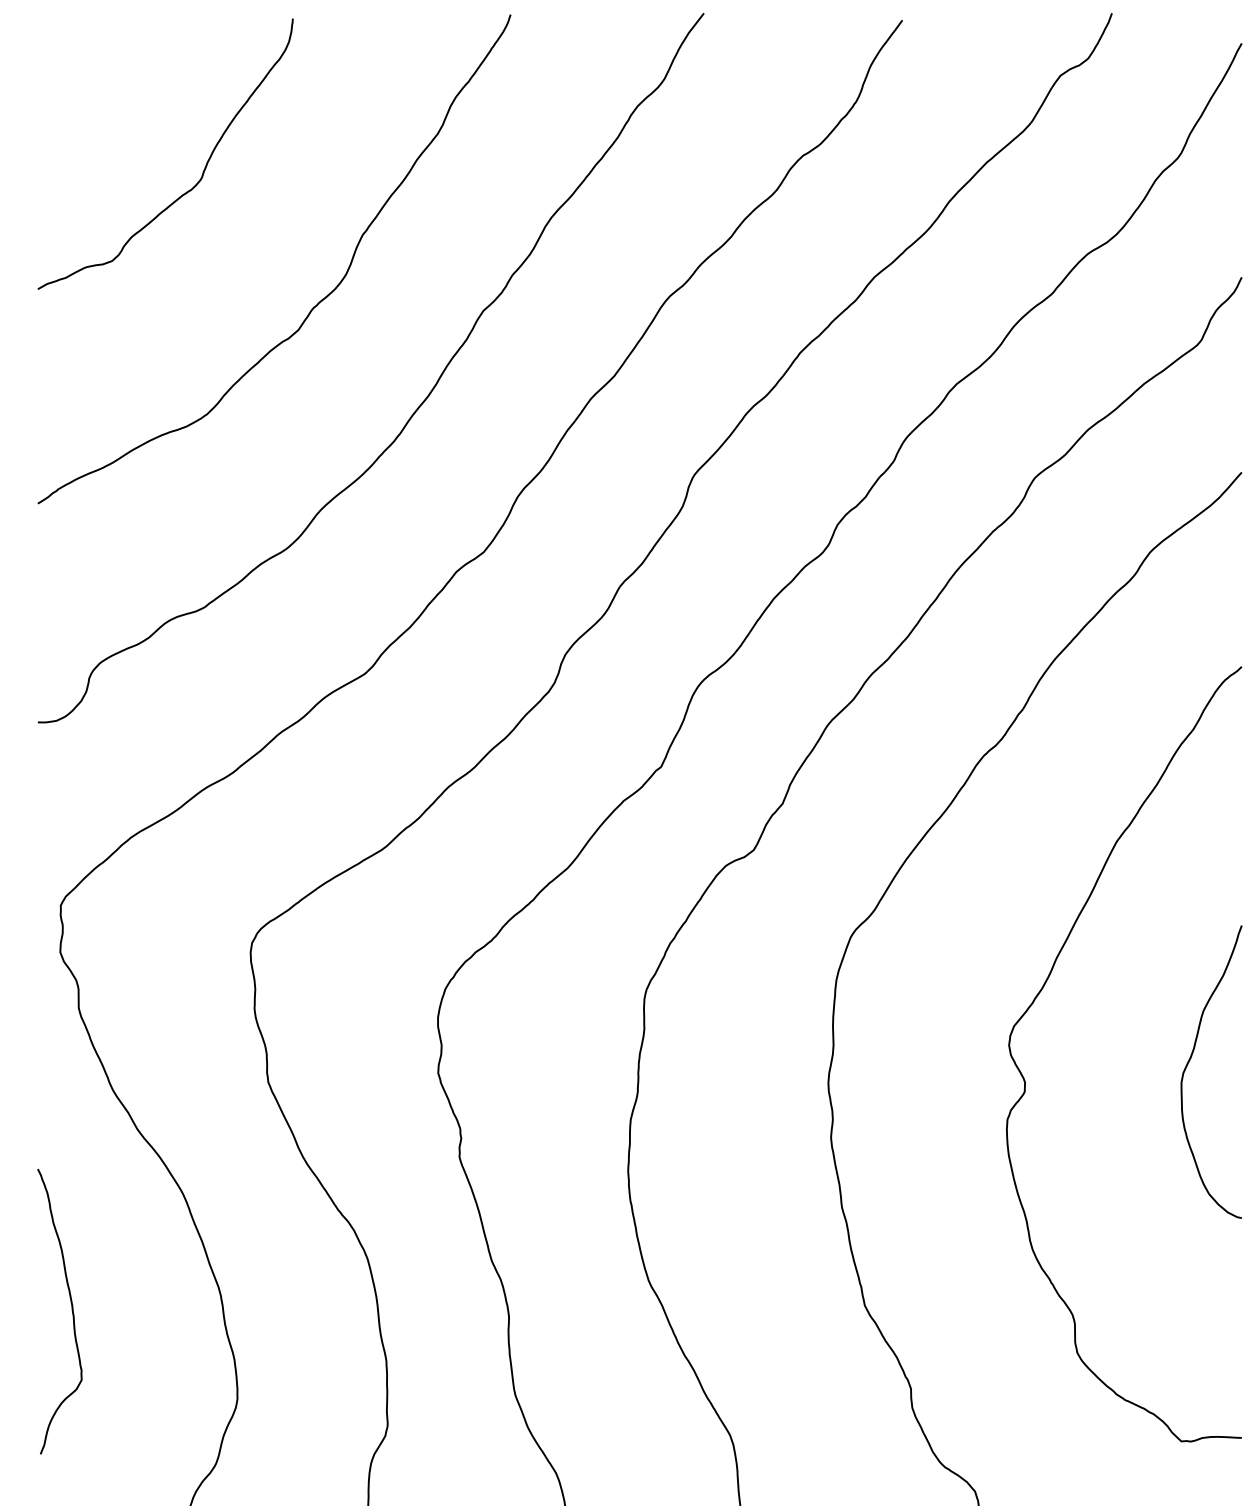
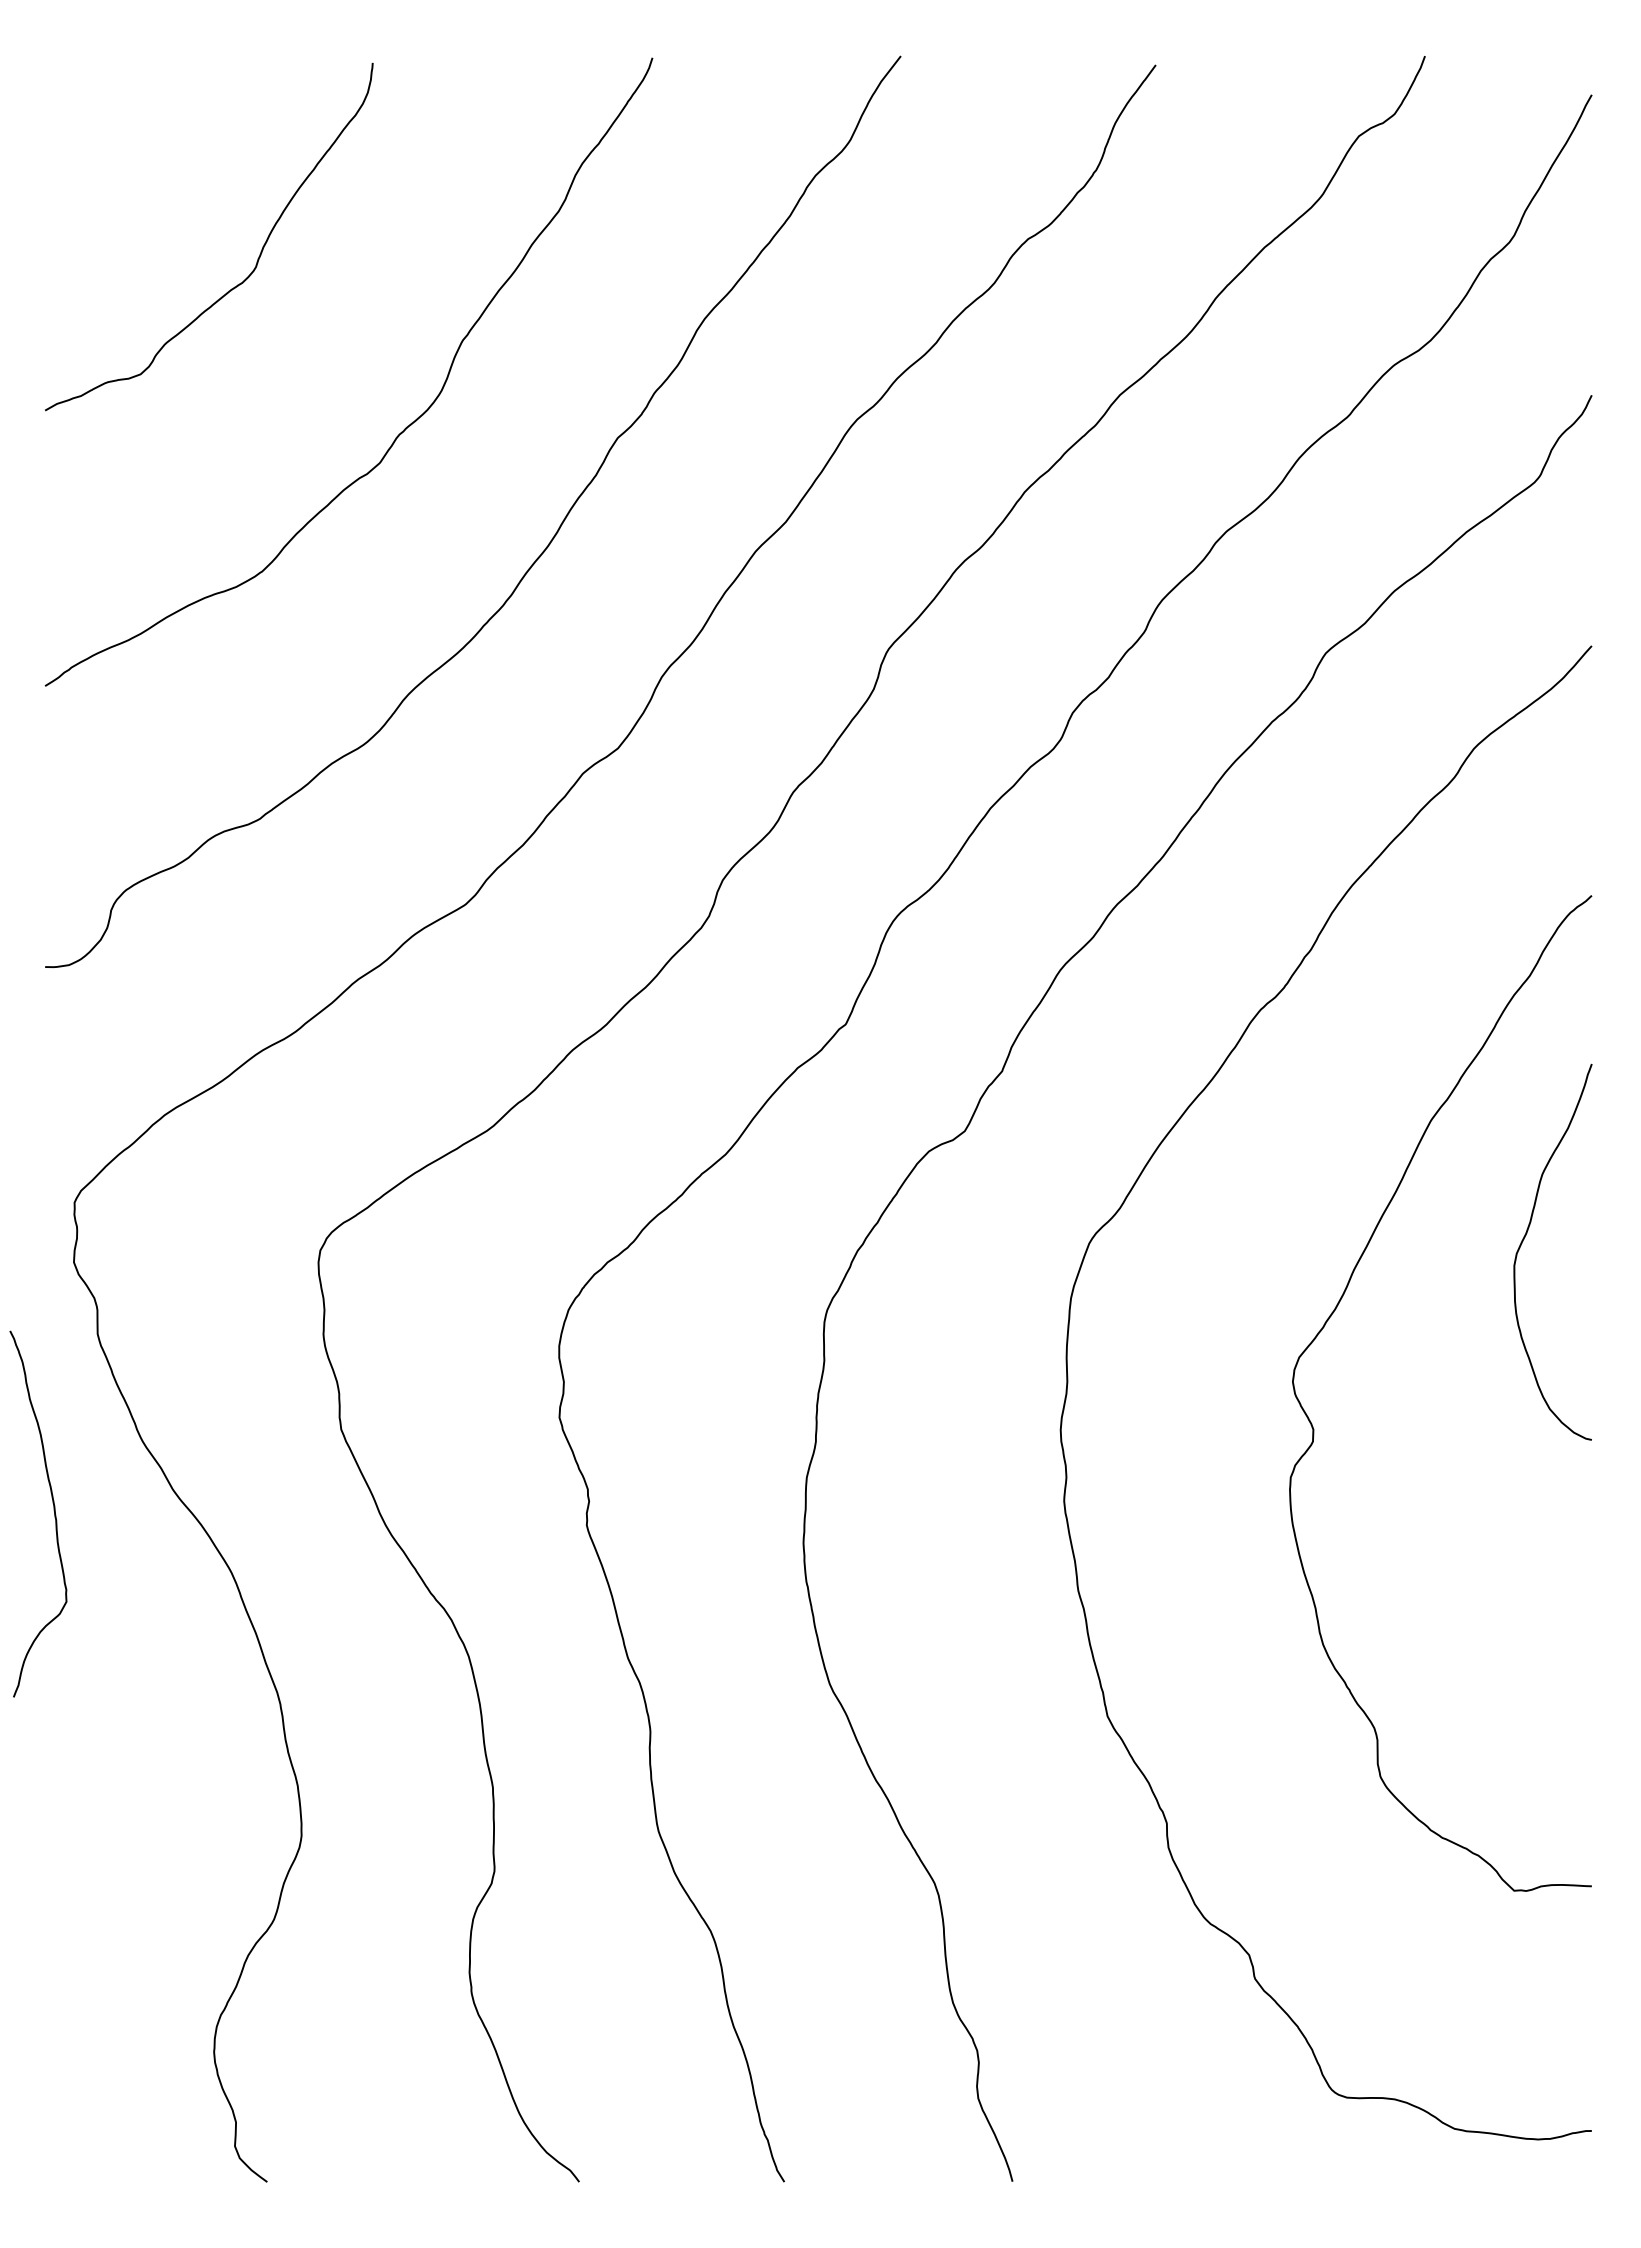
curve: (1190, 1060) -> (1525, 1237), moved
curve: (71, 1308) -> (53, 1510), moved

